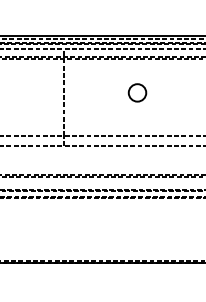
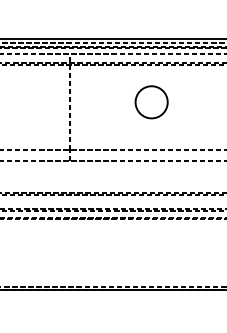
circle: (137, 93) -> (151, 102), size x1.67

